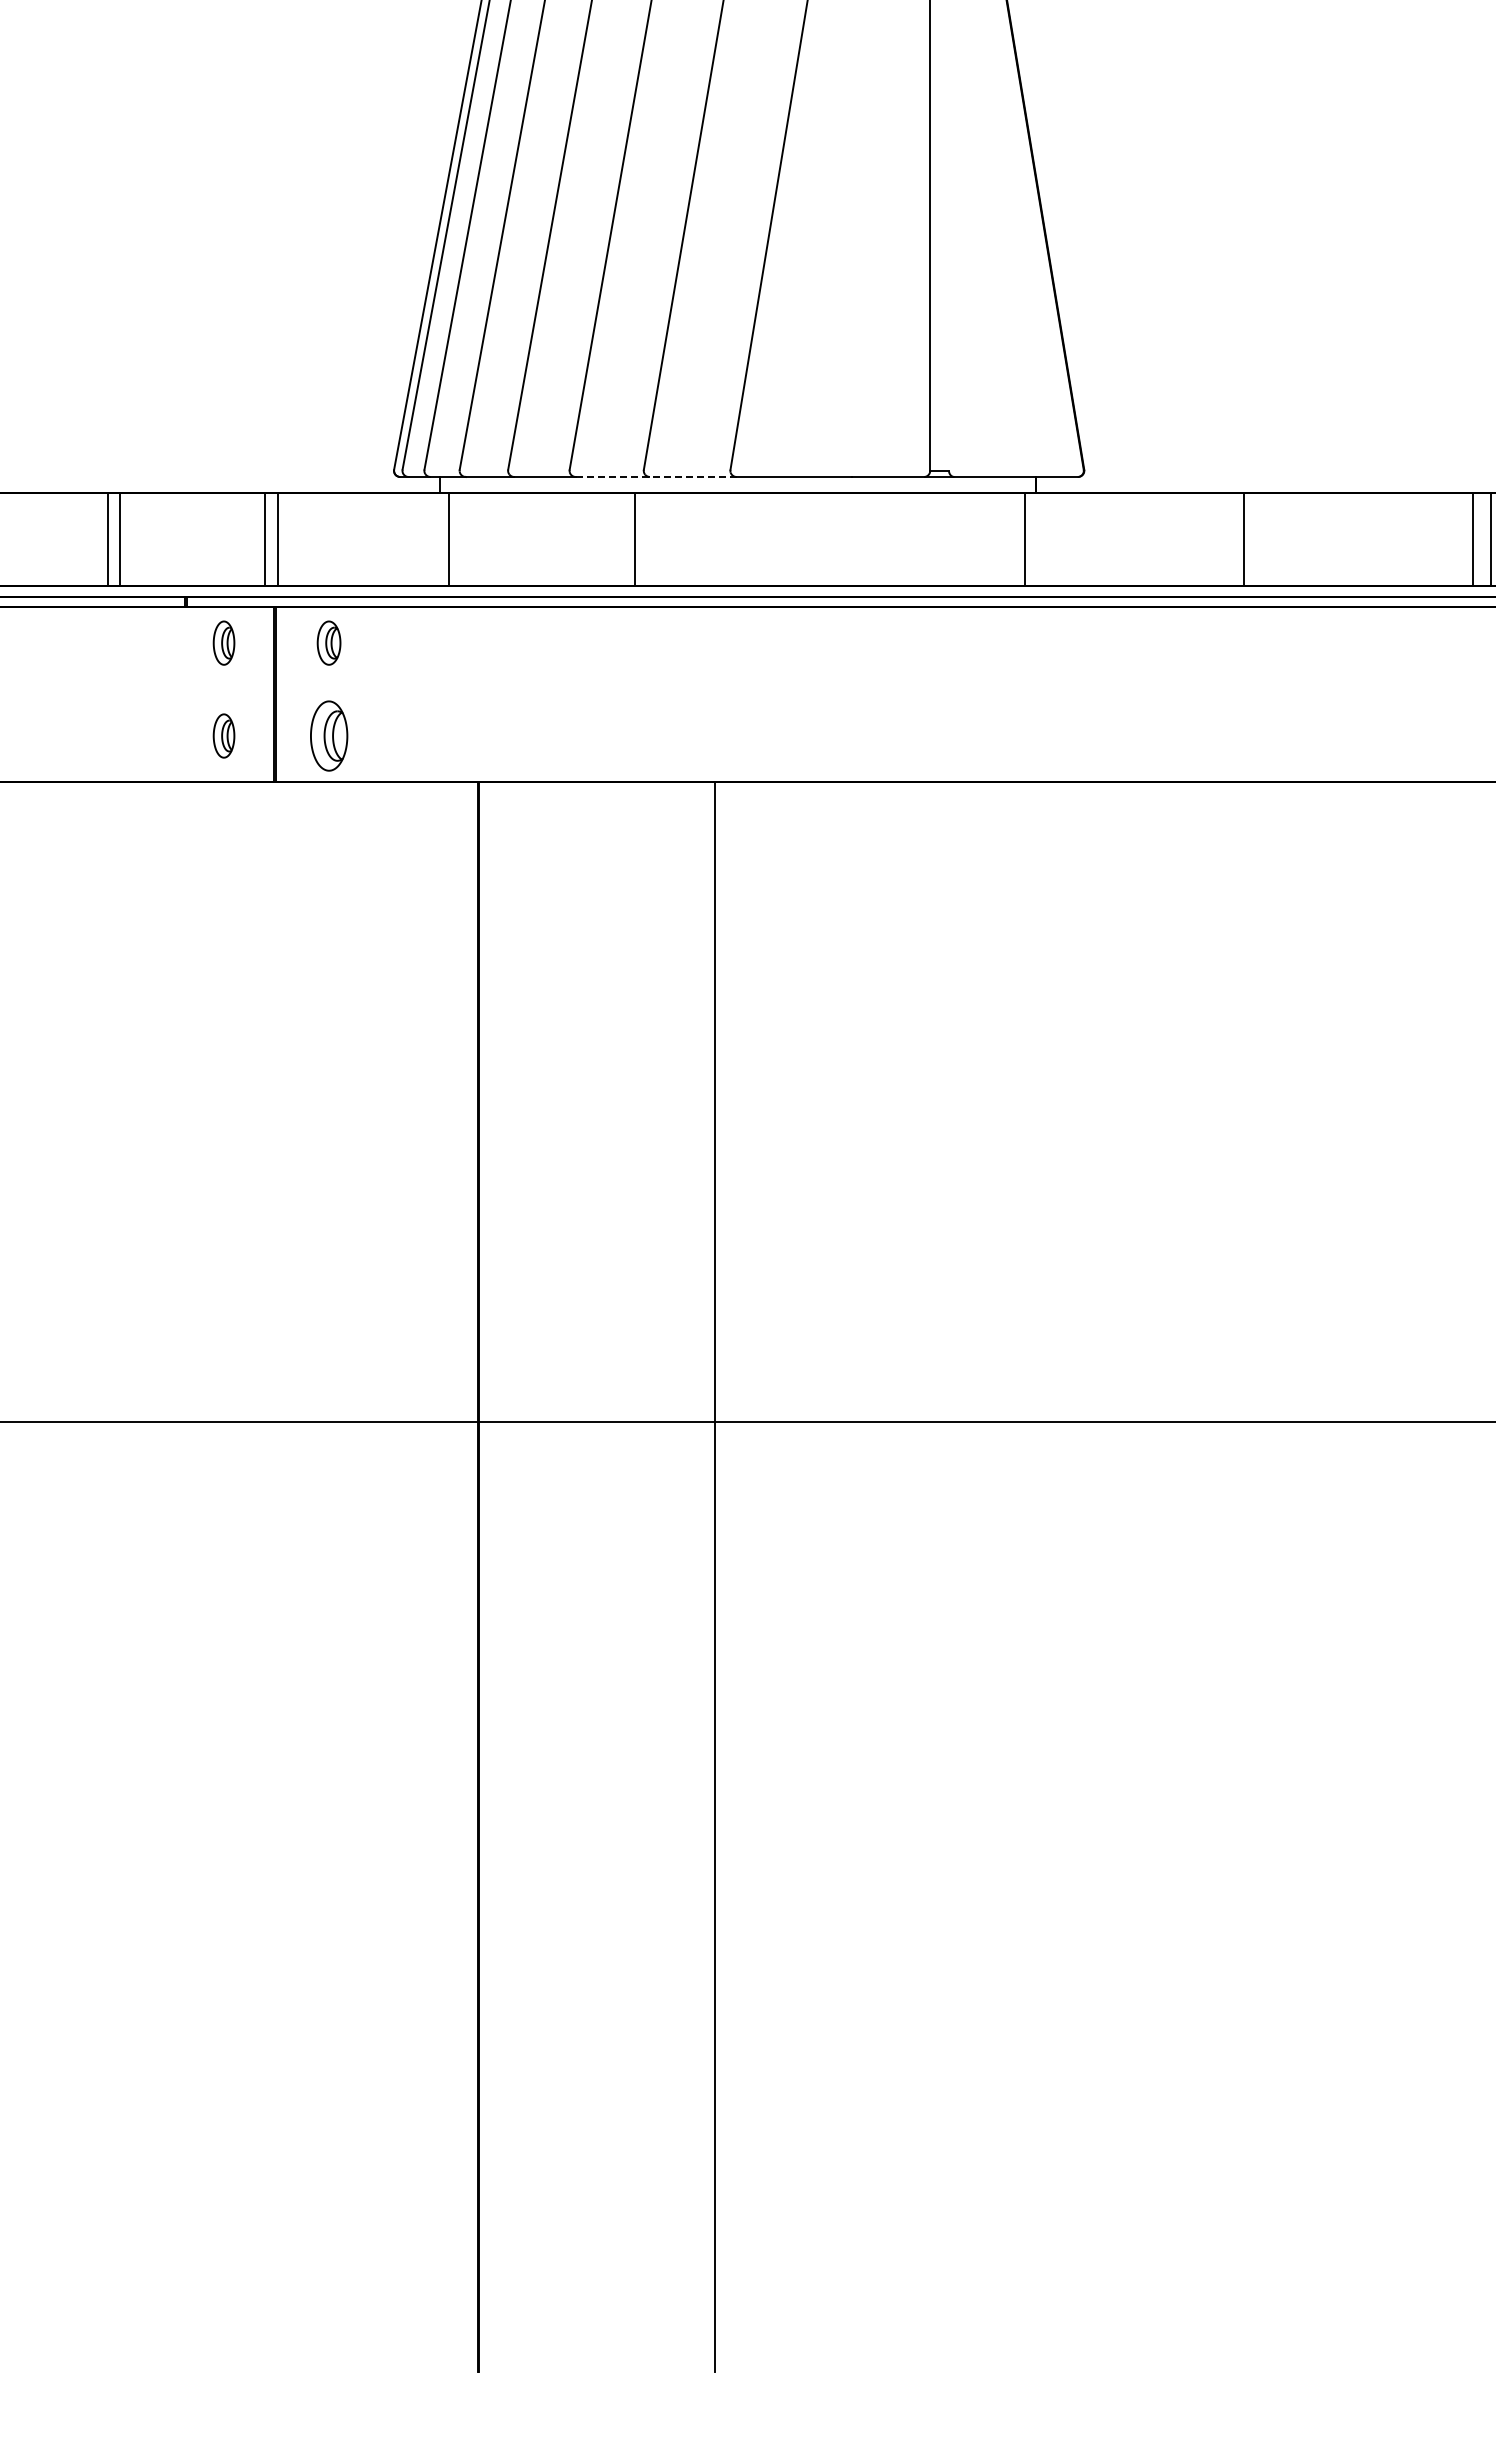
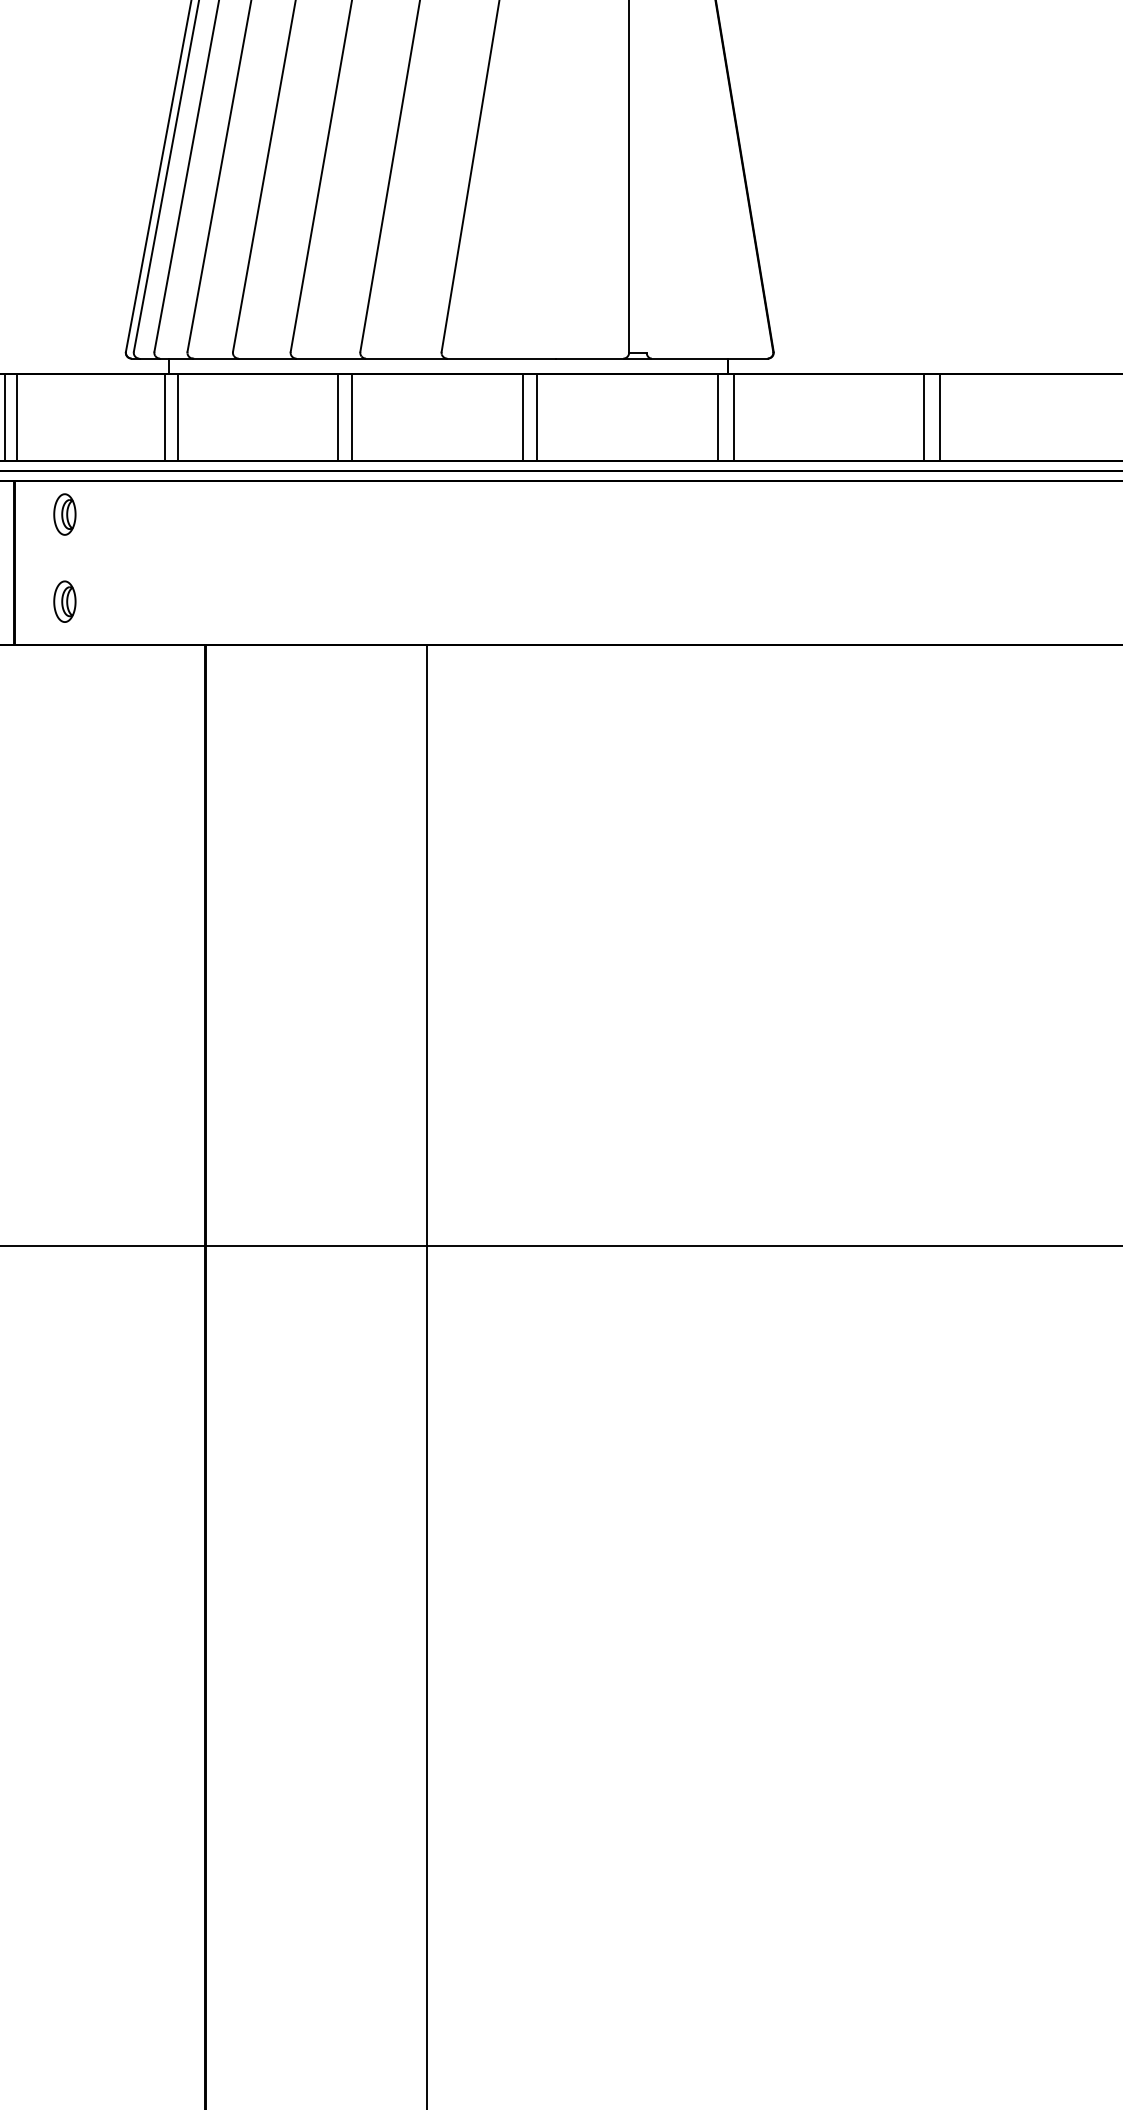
line: (656, 476) -> (372, 358), dashed -> solid
line: (435, 539) -> (164, 417), added
line: (619, 539) -> (337, 417), added
line: (816, 539) -> (522, 417), added
line: (832, 539) -> (537, 417), added
line: (1041, 539) -> (733, 417), added
line: (1261, 539) -> (940, 417), added
part: (328, 735) -> (64, 601), size x0.62

